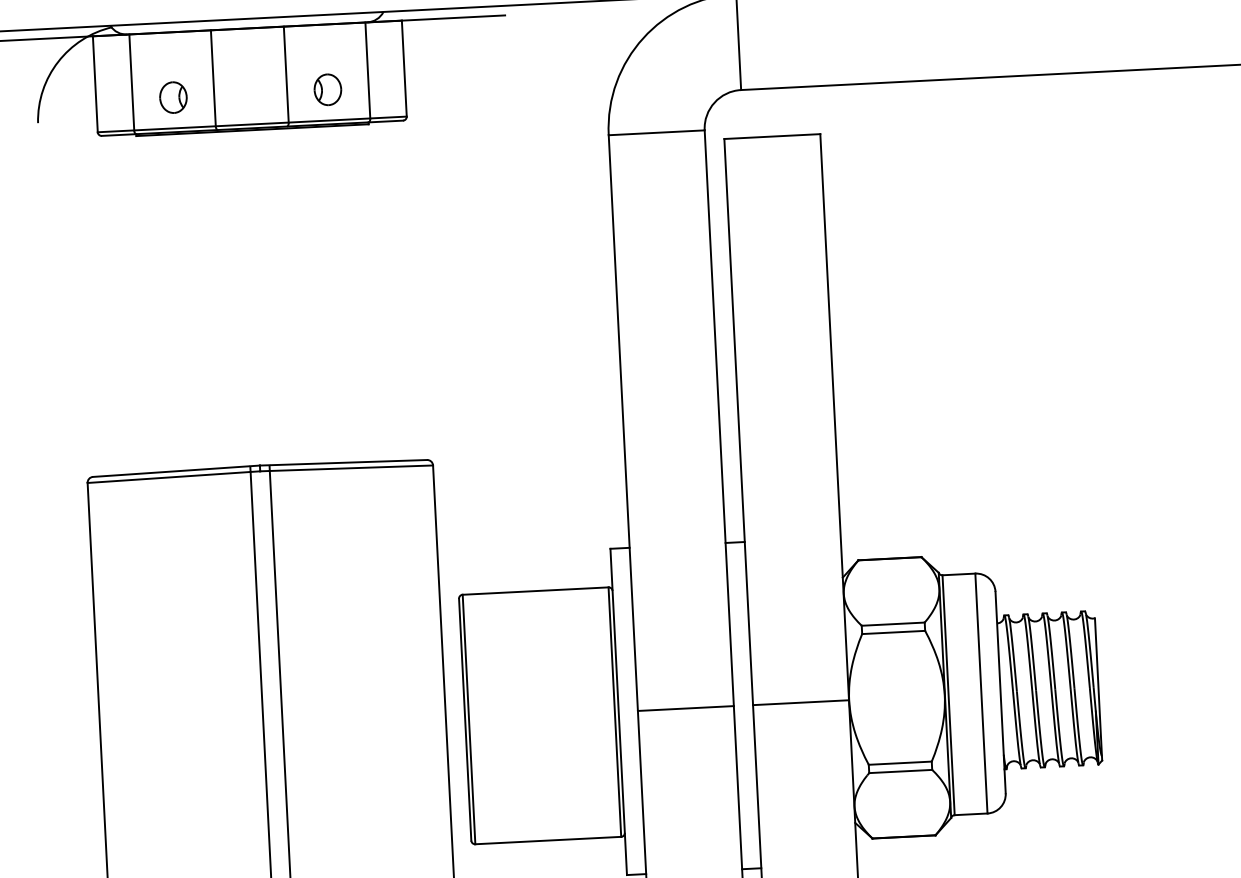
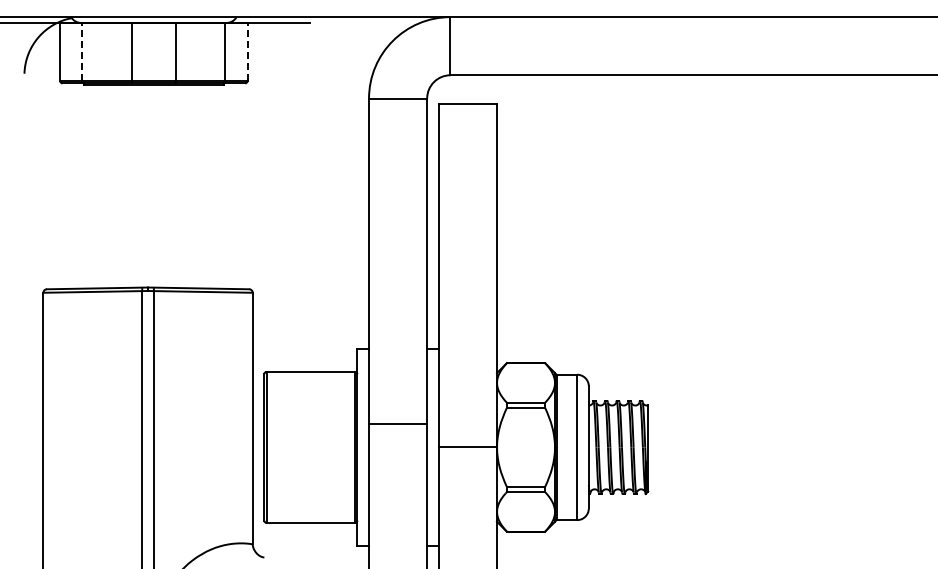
line: (404, 67) -> (247, 51), solid -> dashed
line: (131, 81) -> (82, 51), solid -> dashed
part: (327, 89) -> (200, 62), removed
part: (172, 97) -> (106, 62), removed
line: (686, 708) -> (398, 424), moved

